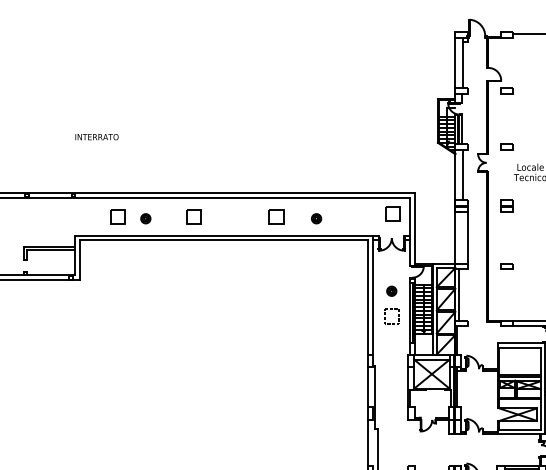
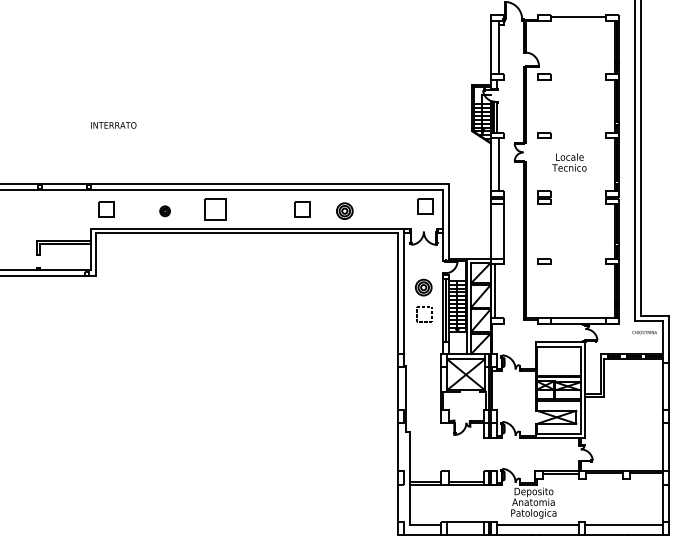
part: (118, 217) -> (106, 209), moved
part: (193, 217) -> (215, 209), size x1.4
part: (316, 218) -> (344, 211), size x1.6
part: (391, 291) -> (423, 287), size x1.6

